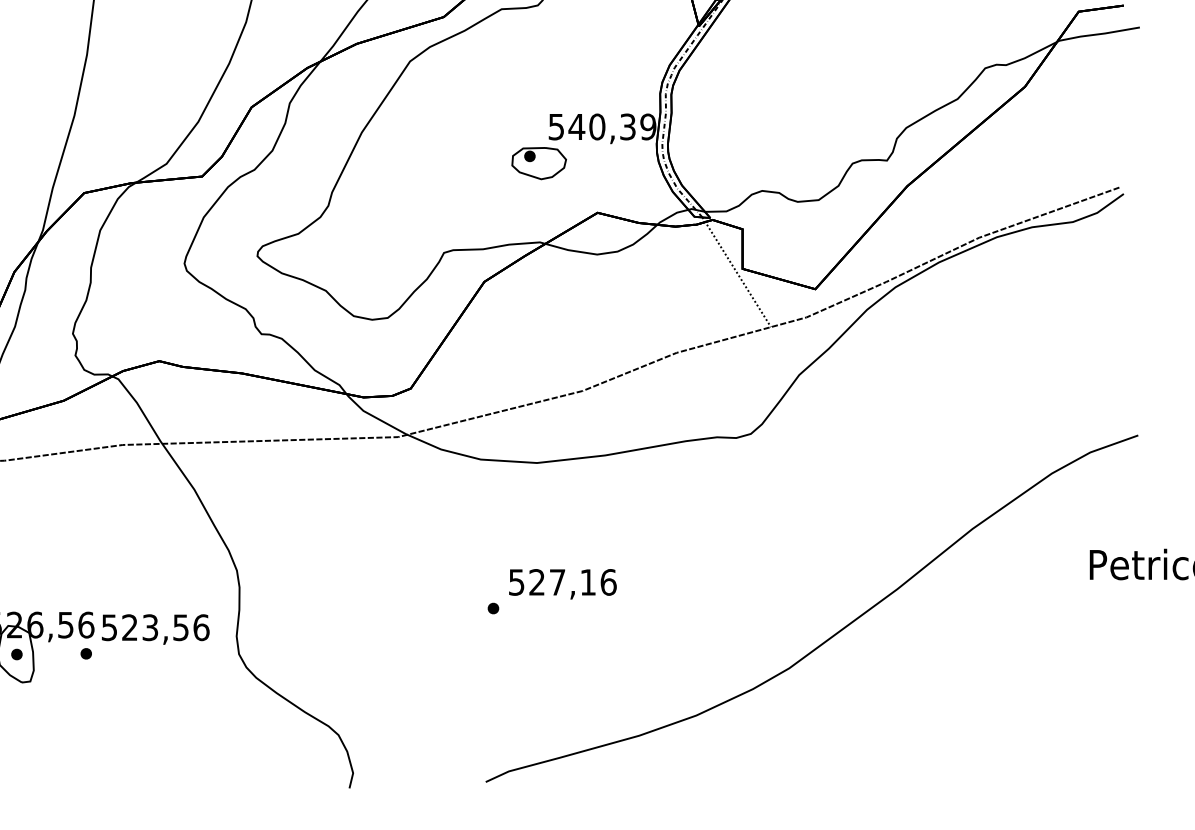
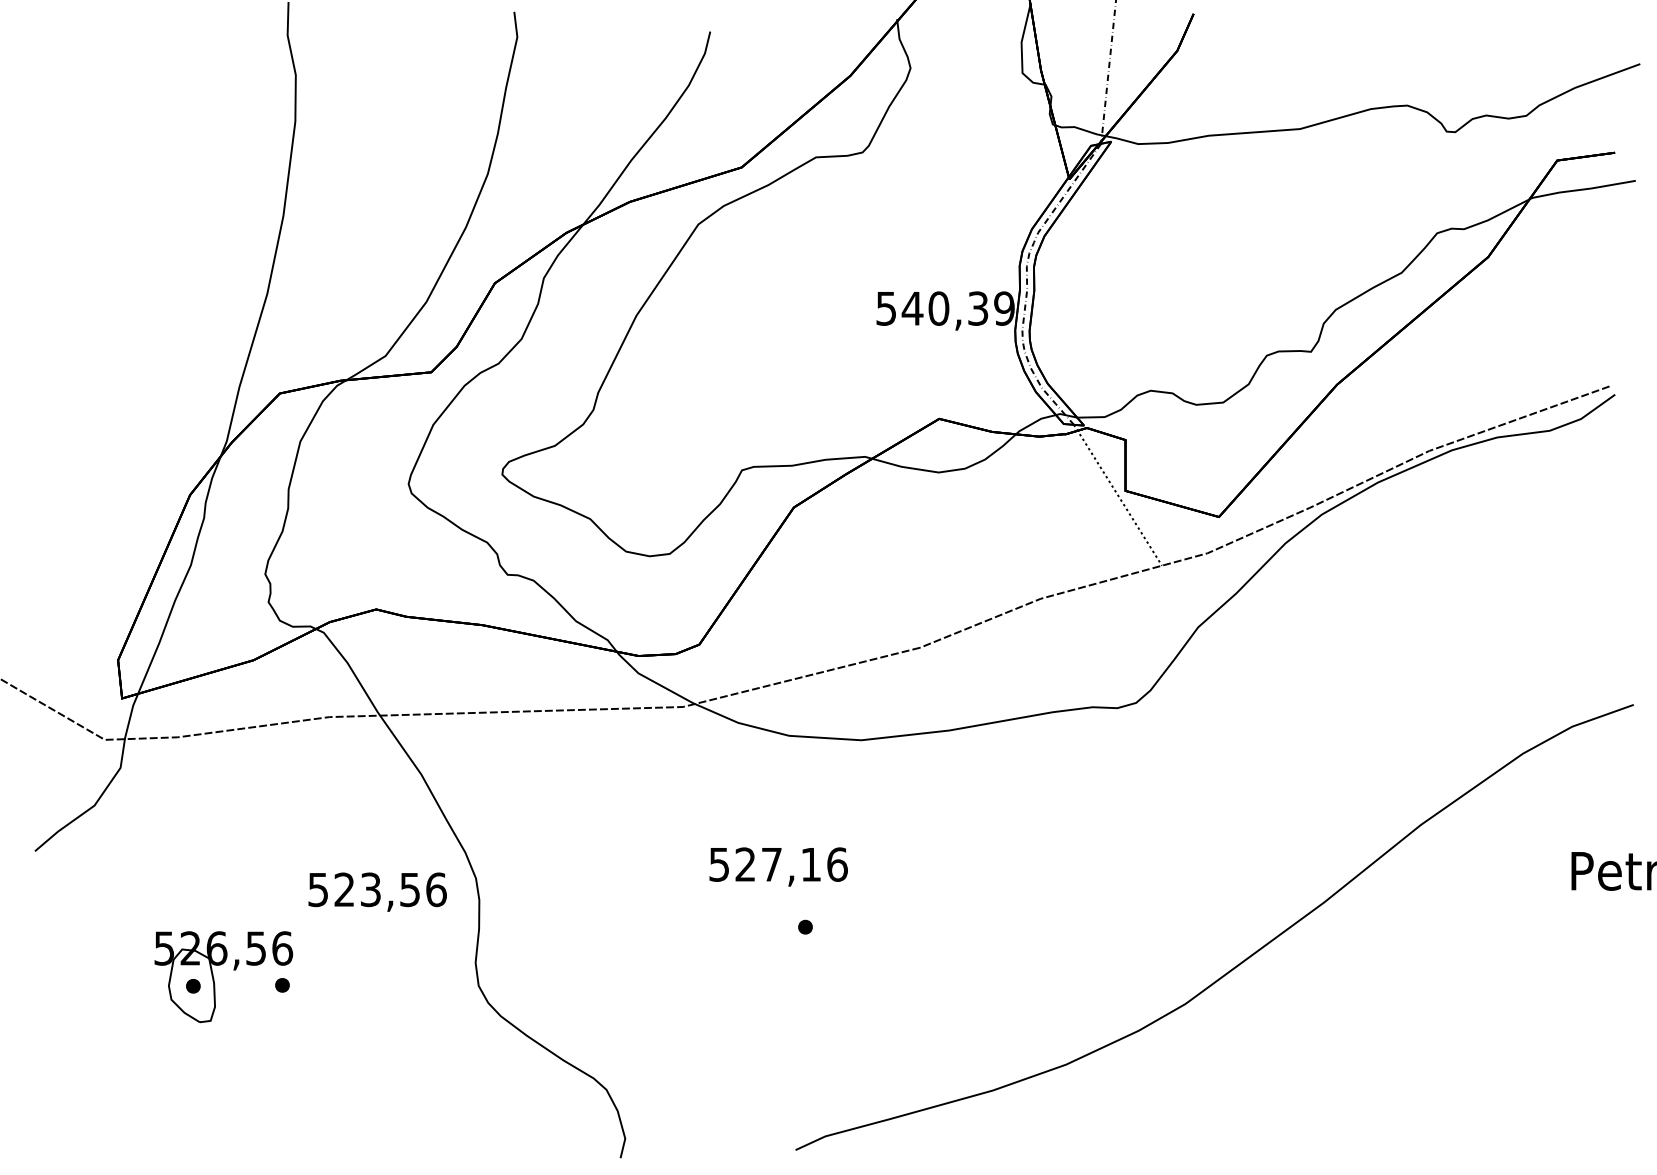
part: (538, 163) -> (863, 355), removed
text: (562, 583) -> (778, 866), moved
text: (155, 629) -> (377, 891), moved

